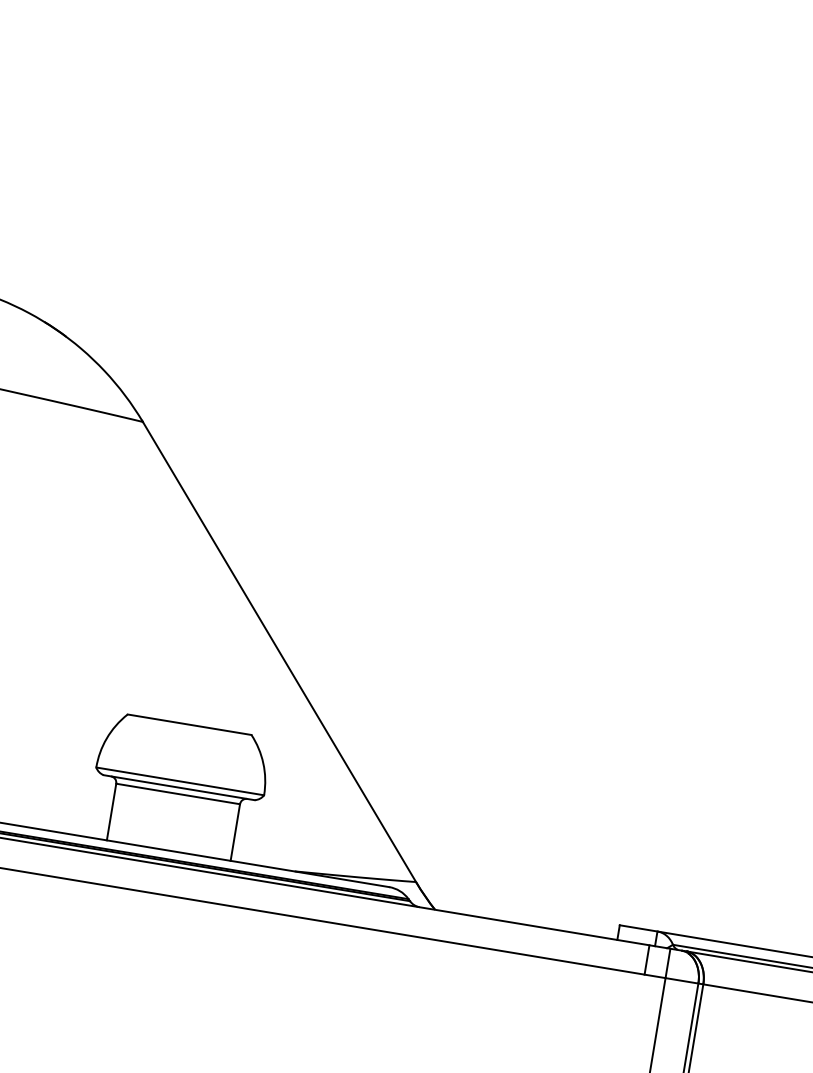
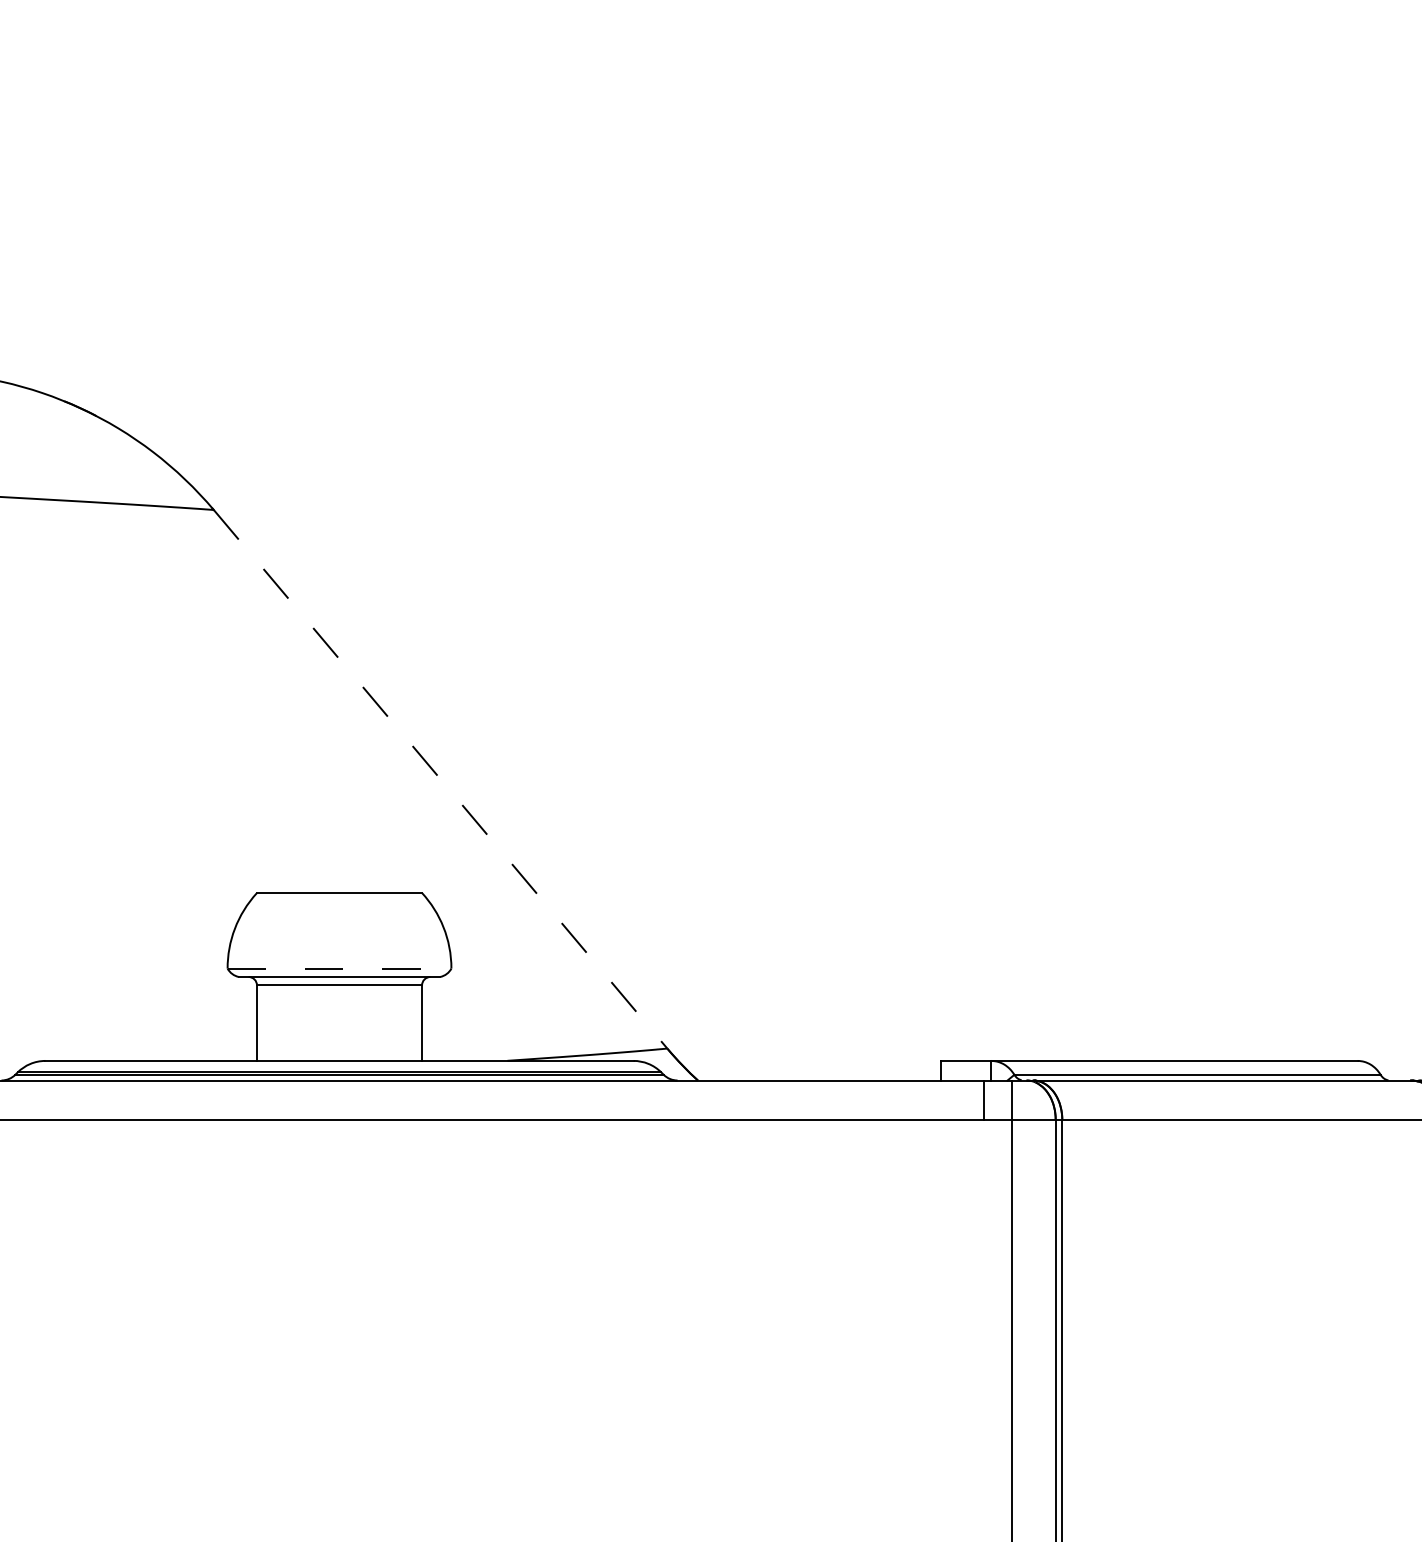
line: (279, 652) -> (440, 779), solid -> dashed
line: (180, 781) -> (339, 968), solid -> dashed

